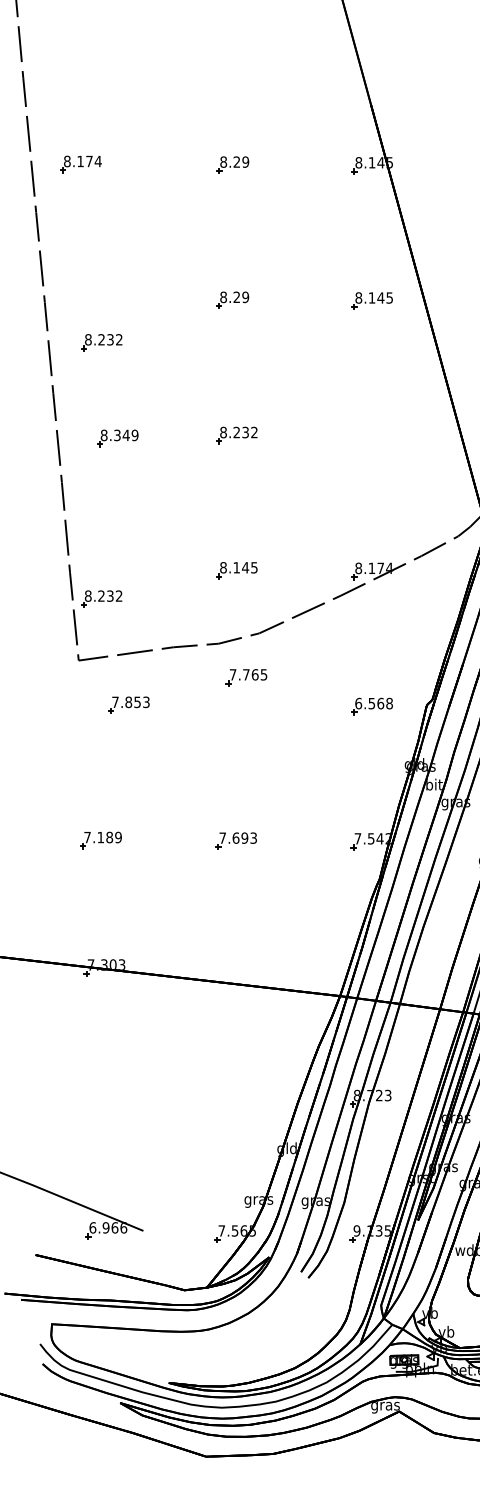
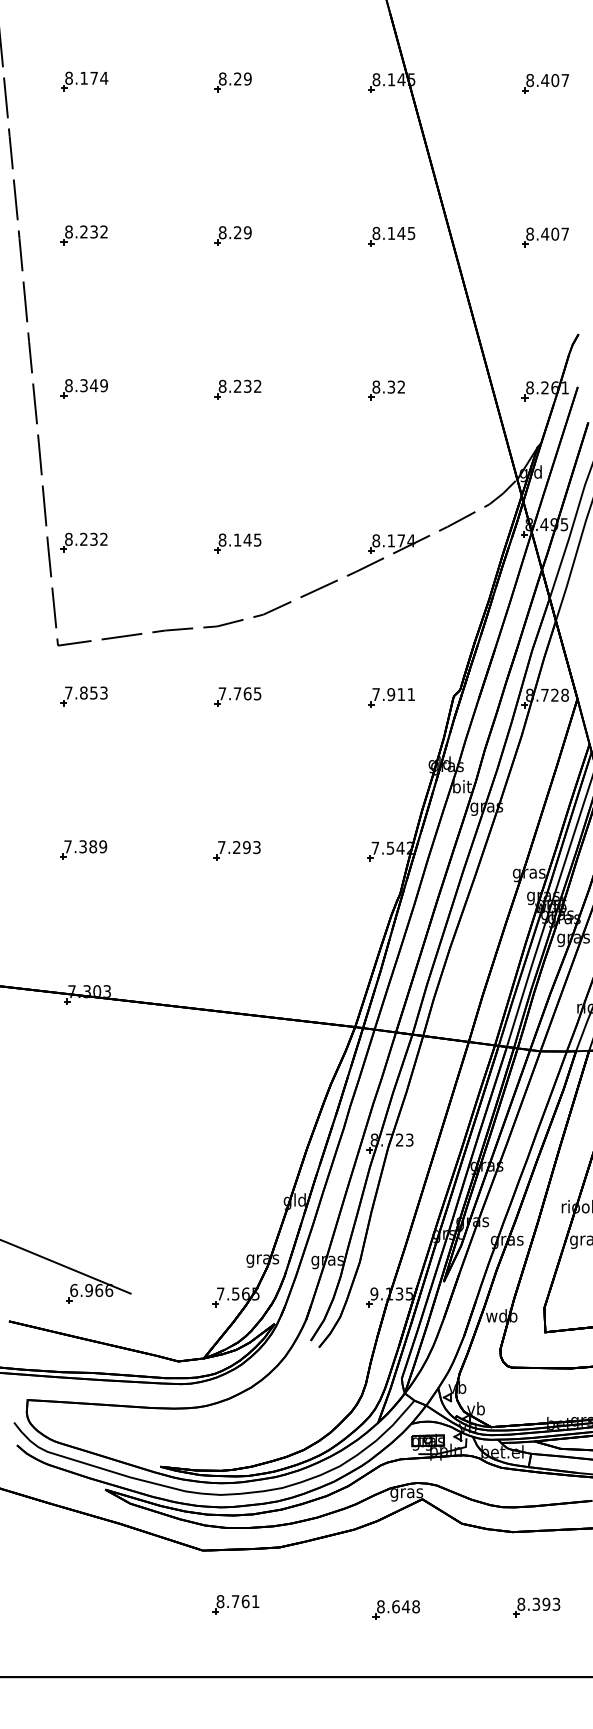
part: (80, 164) -> (84, 81), moved
part: (101, 342) -> (83, 235), moved
part: (367, 436) -> (386, 390), added
part: (116, 437) -> (83, 388), moved
part: (101, 598) -> (83, 542), moved
part: (246, 677) -> (237, 696), moved
text: (373, 703) -> (393, 694), 6.568 -> 7.911
part: (128, 705) -> (83, 696), moved
text: (100, 837) -> (82, 846), 7.189 -> 7.389
text: (235, 838) -> (236, 847), 7.693 -> 7.293

